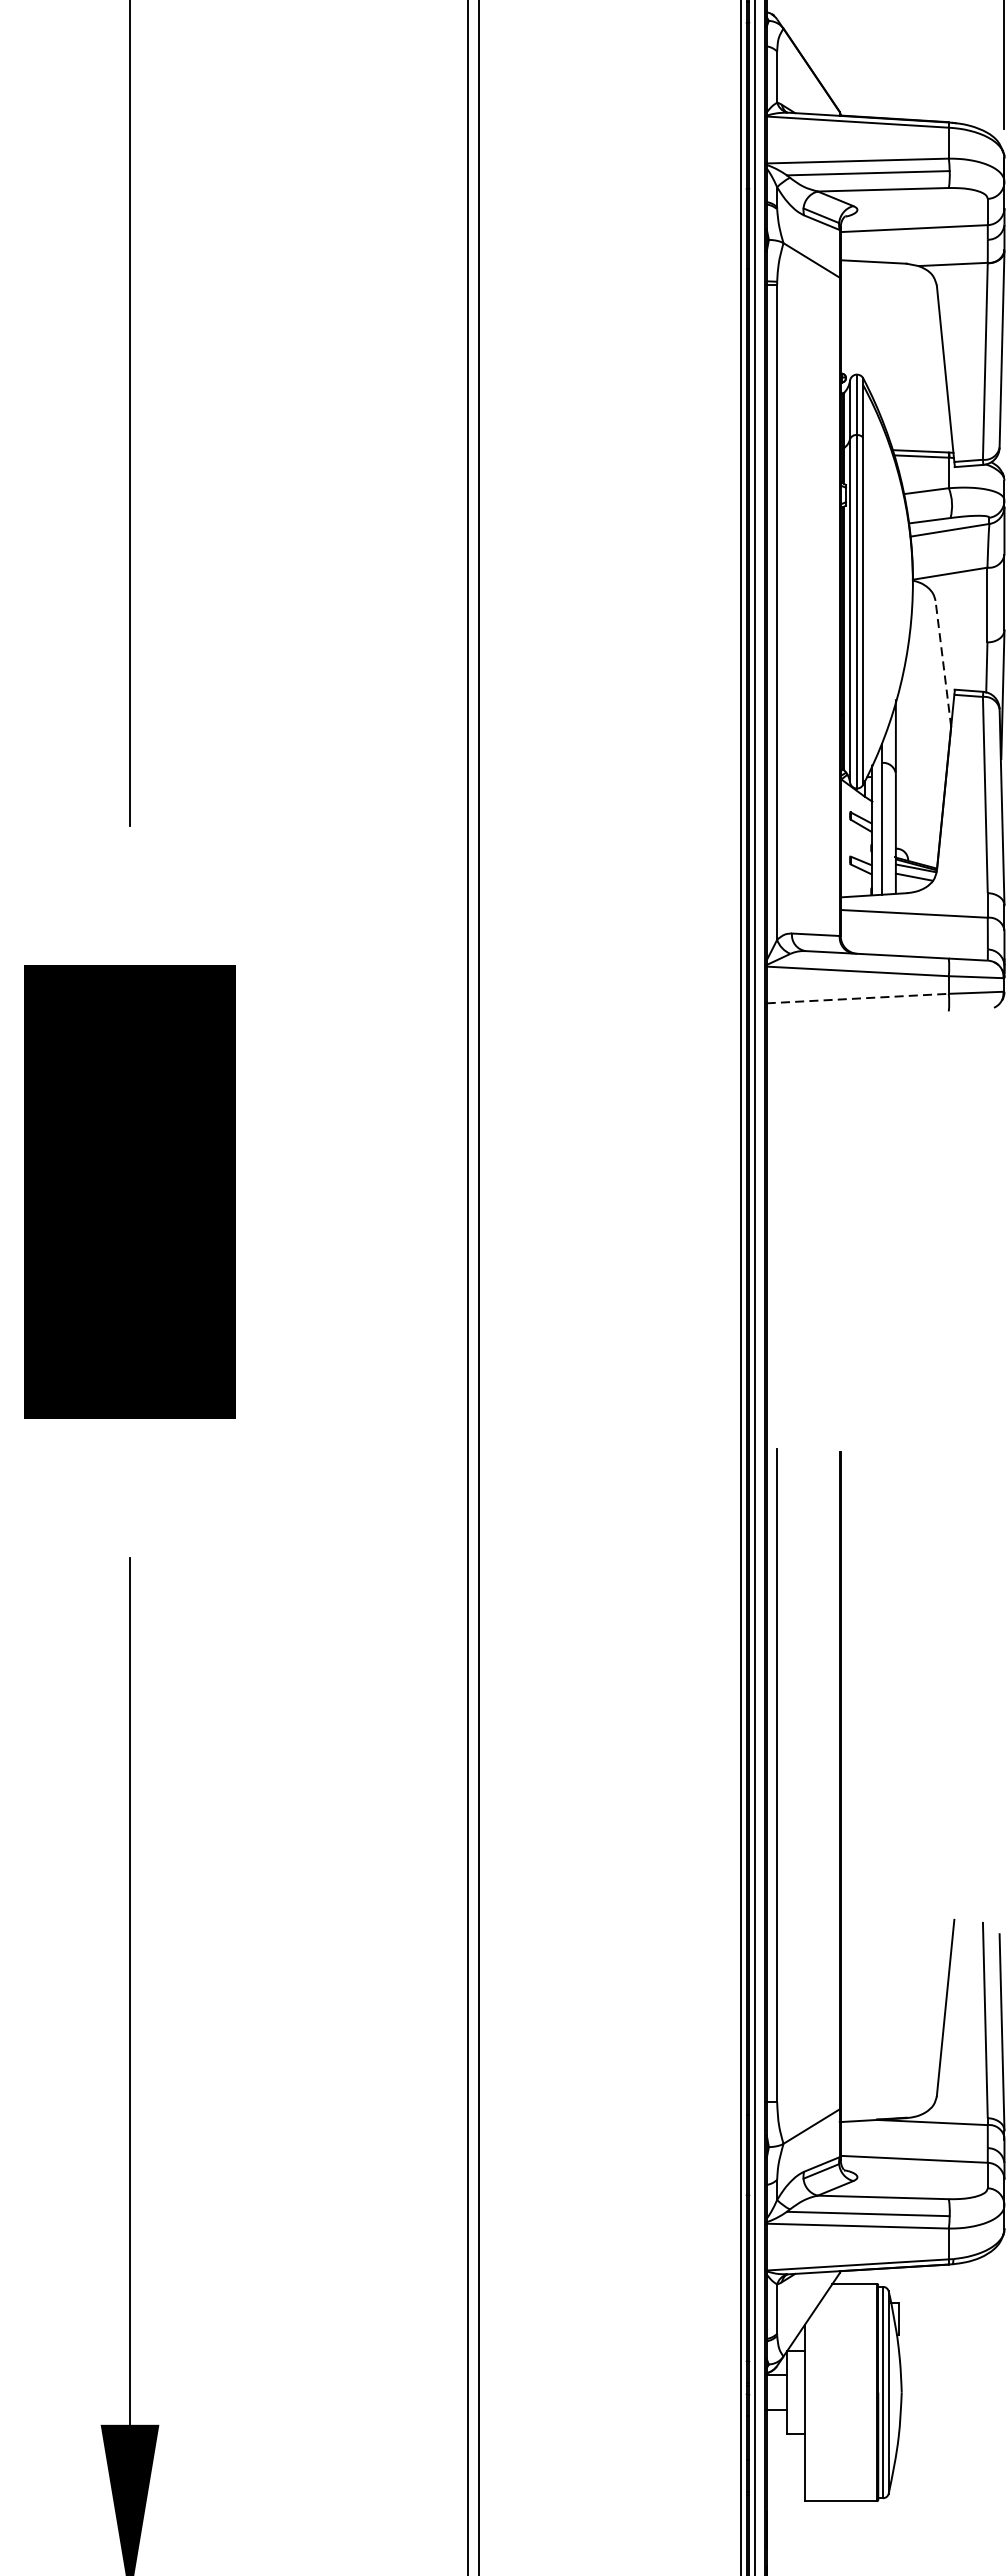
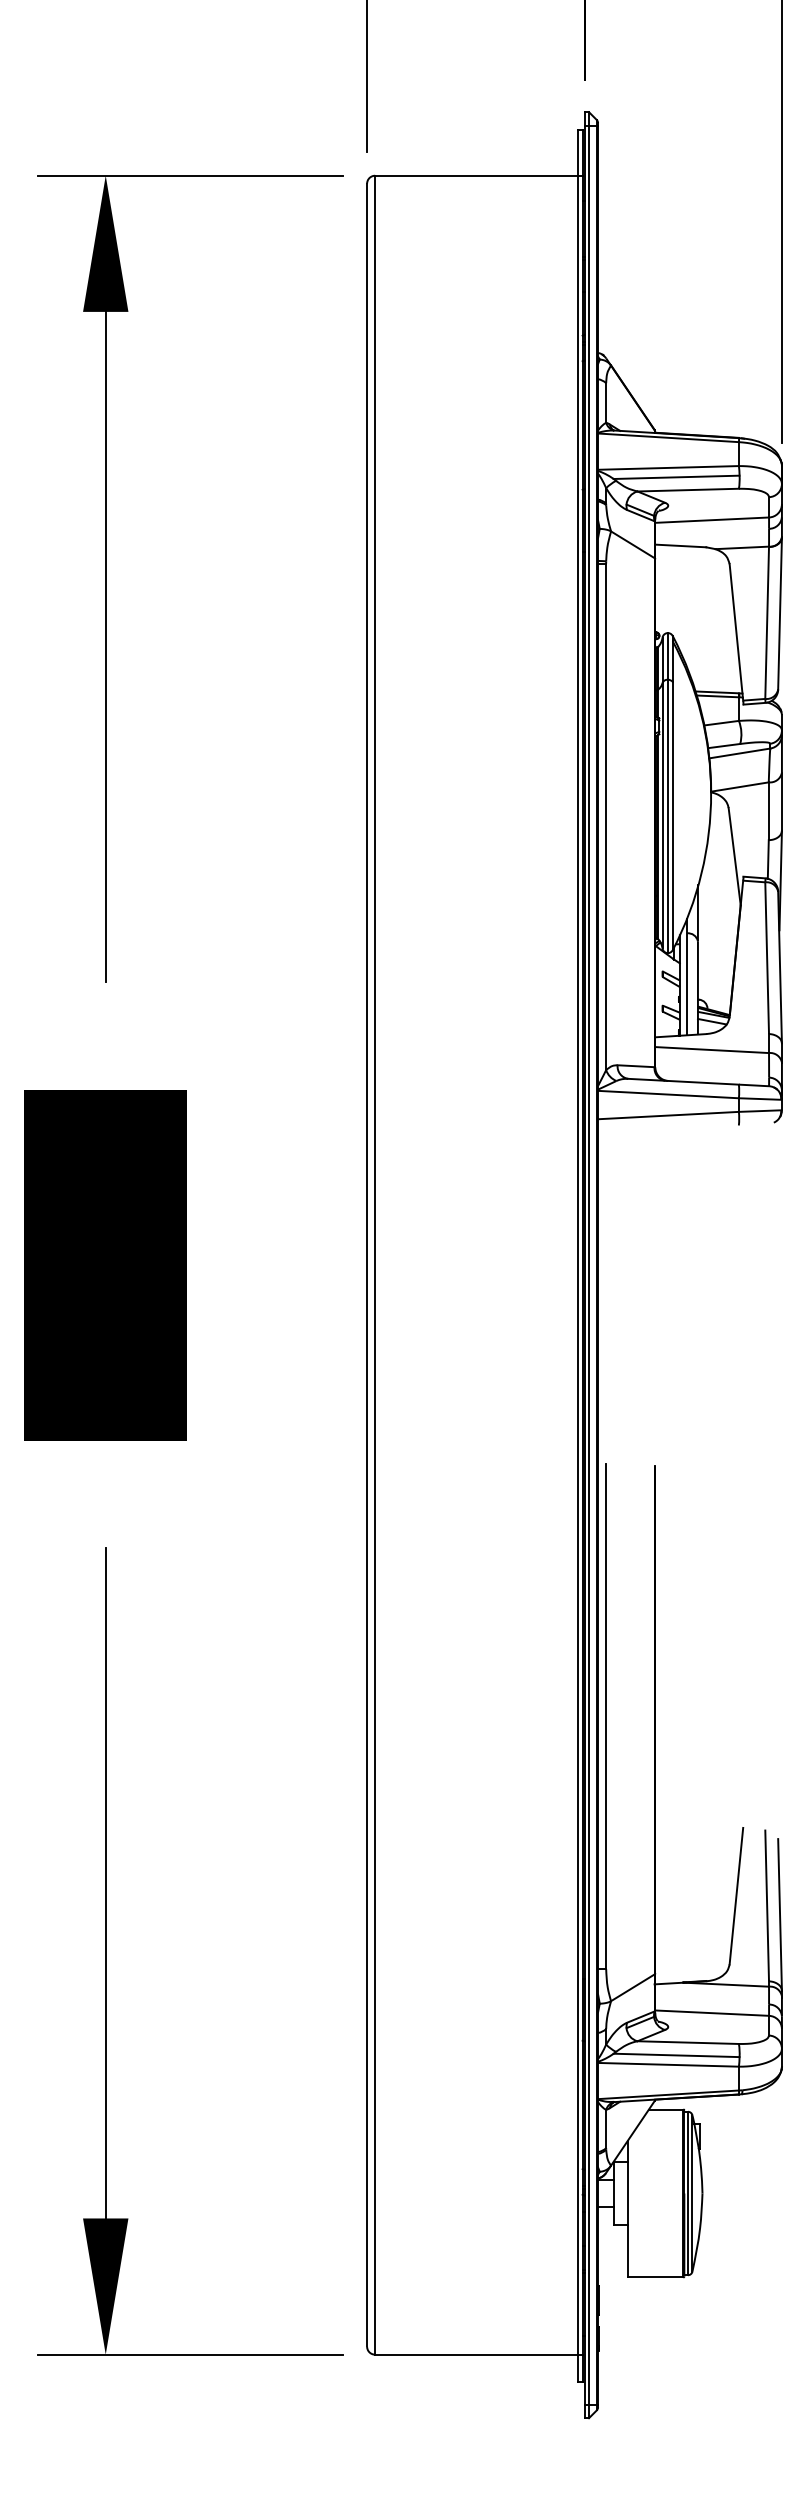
line: (943, 663) -> (734, 856), dashed -> solid
line: (857, 998) -> (668, 1115), dashed -> solid

